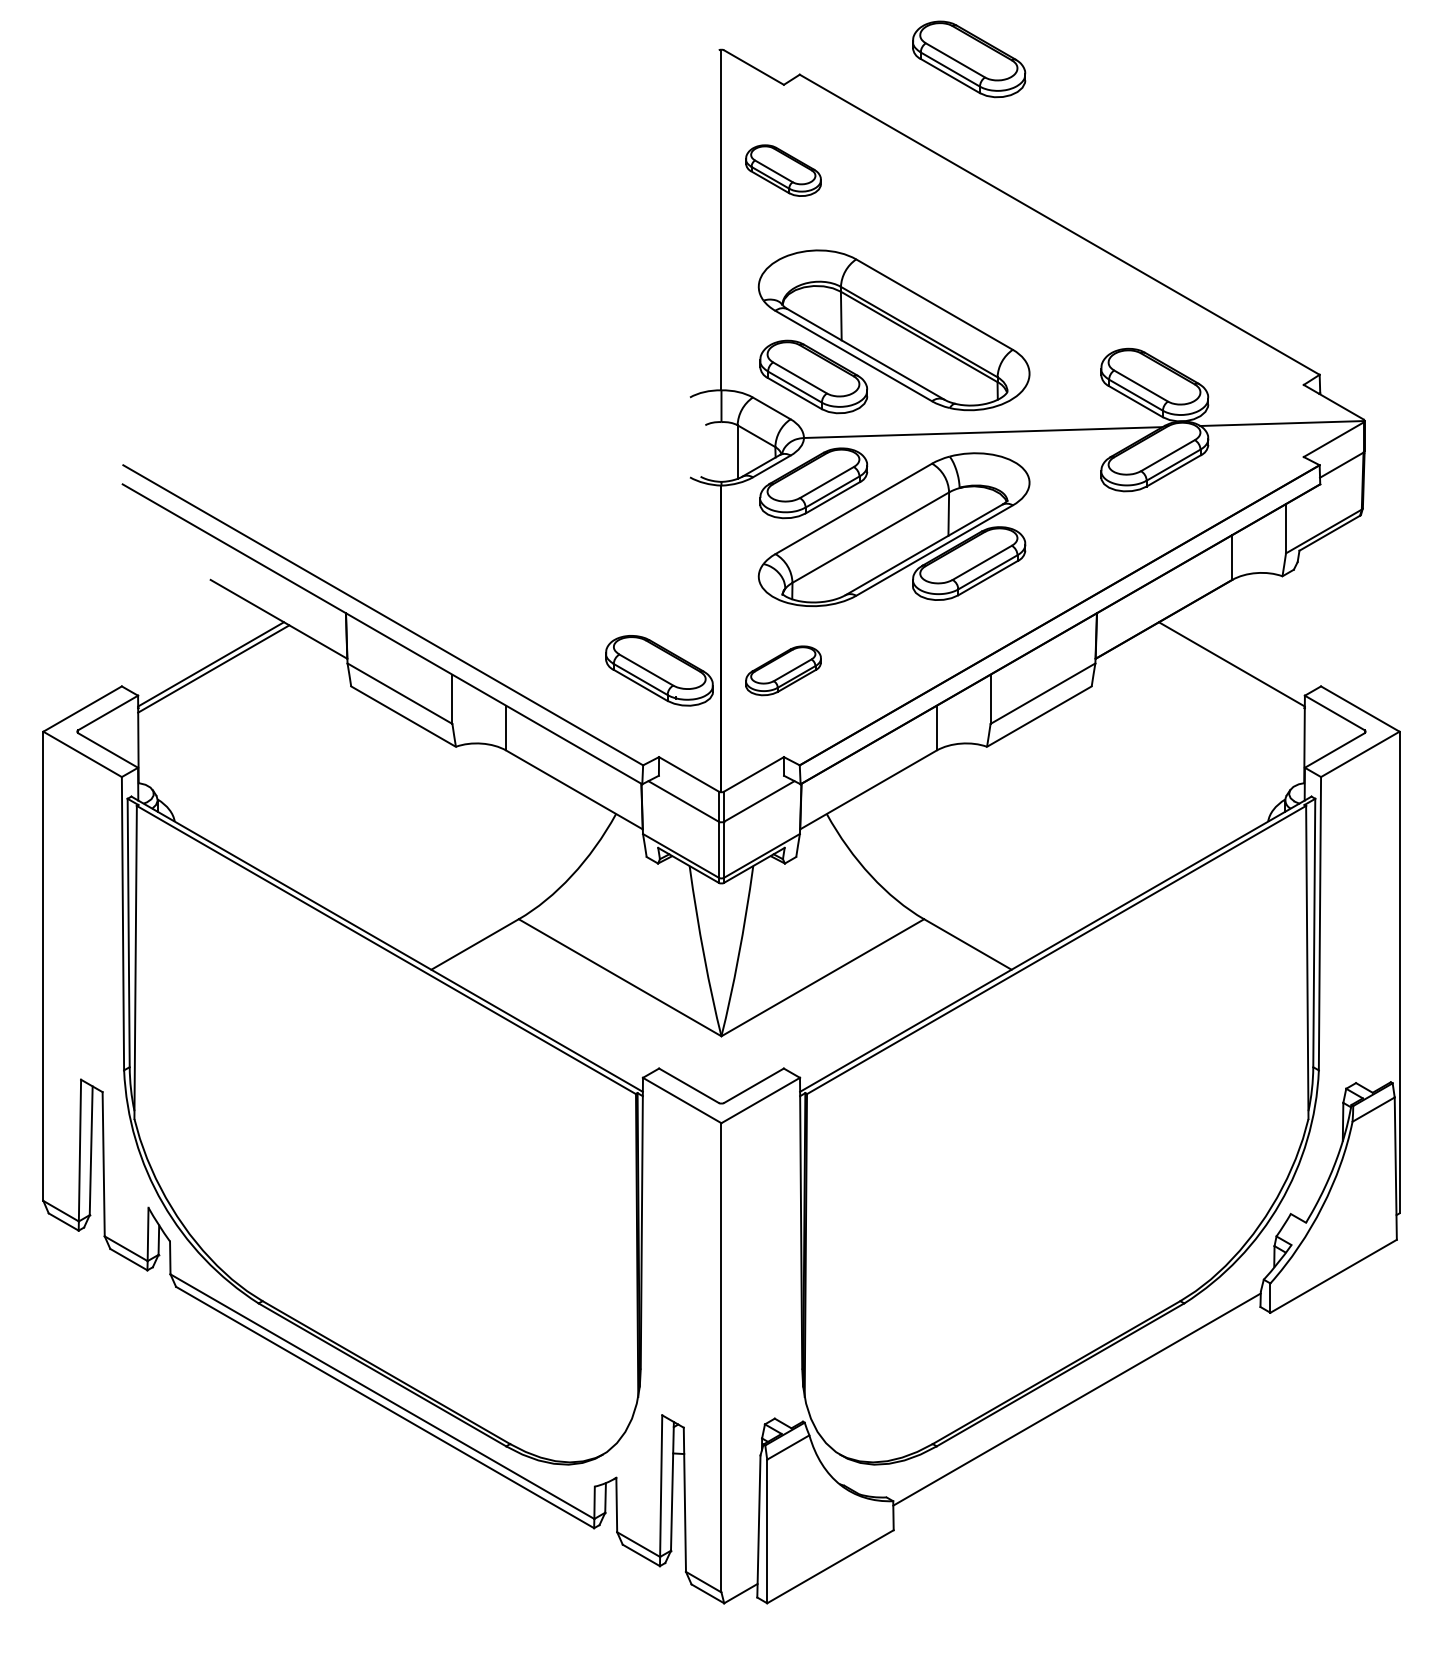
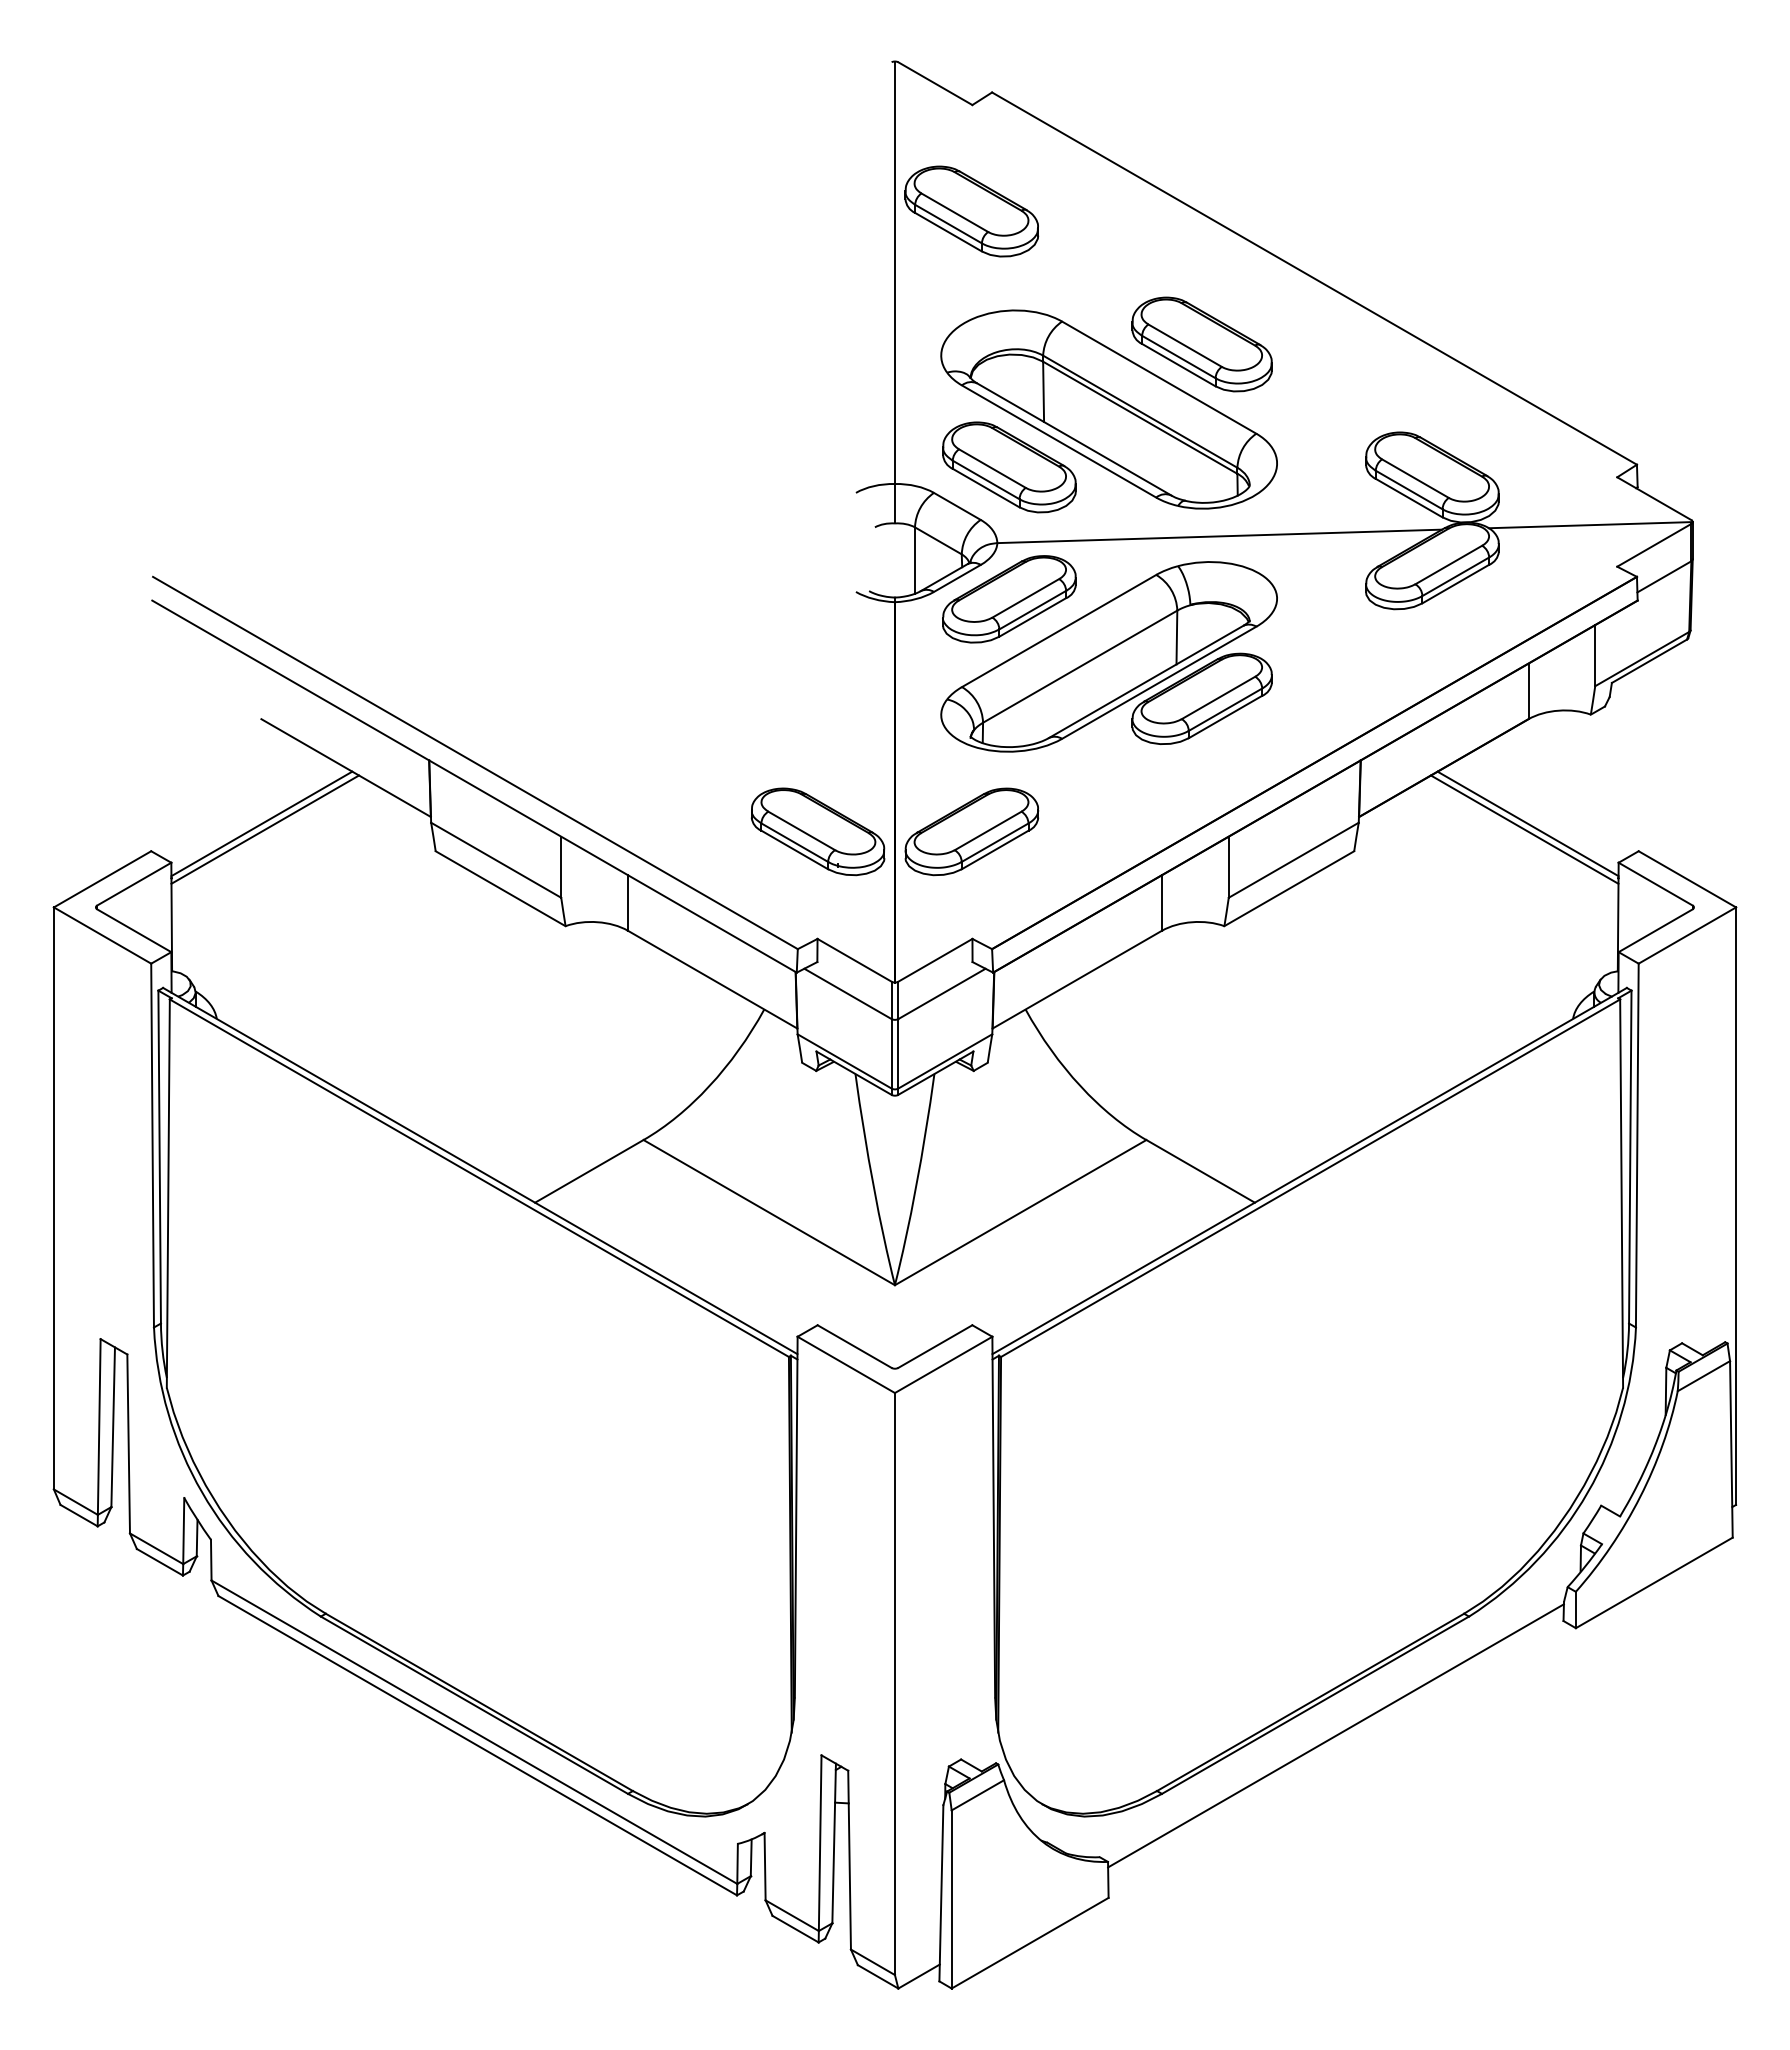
part: (968, 59) -> (1201, 344), moved
part: (783, 170) -> (971, 211), size x1.43
line: (1229, 668) -> (1524, 829), added
part: (783, 670) -> (971, 831), size x1.43

